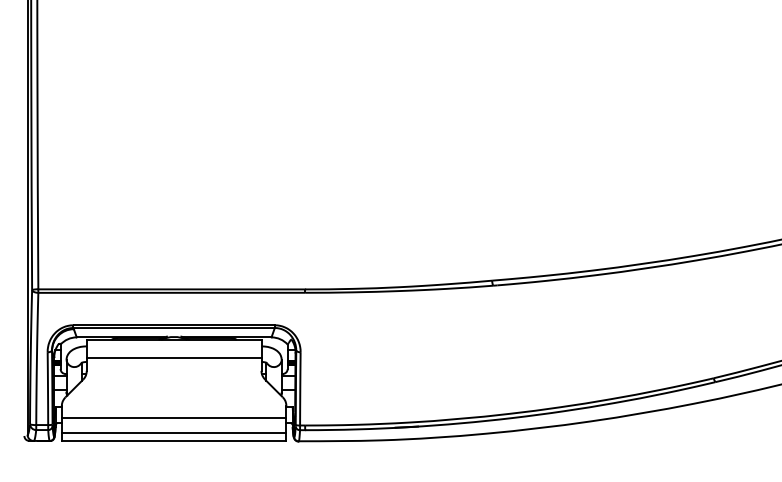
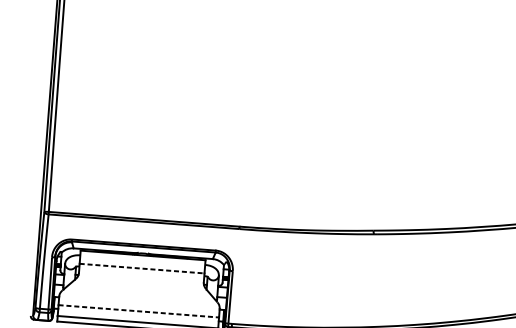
line: (174, 358) -> (142, 268), solid -> dashed
line: (174, 417) -> (139, 310), solid -> dashed

